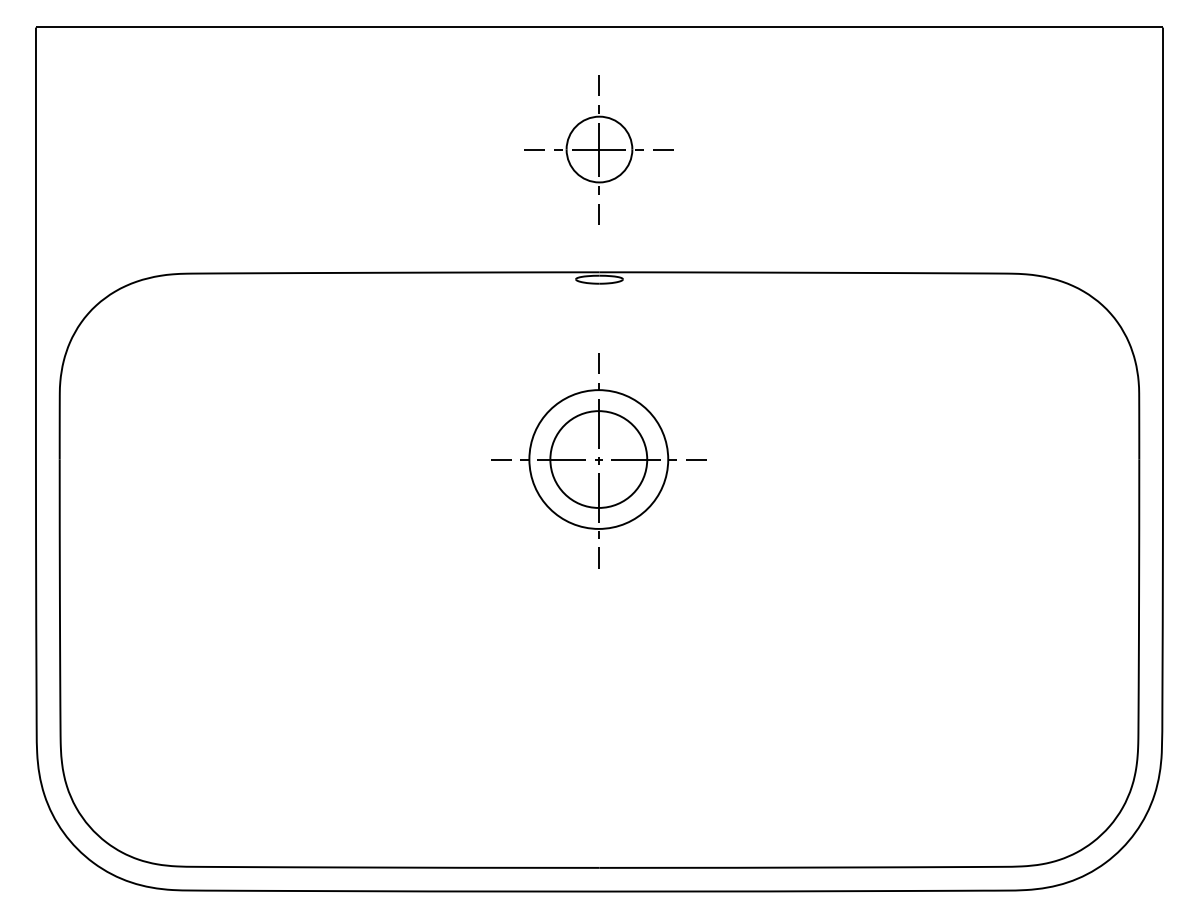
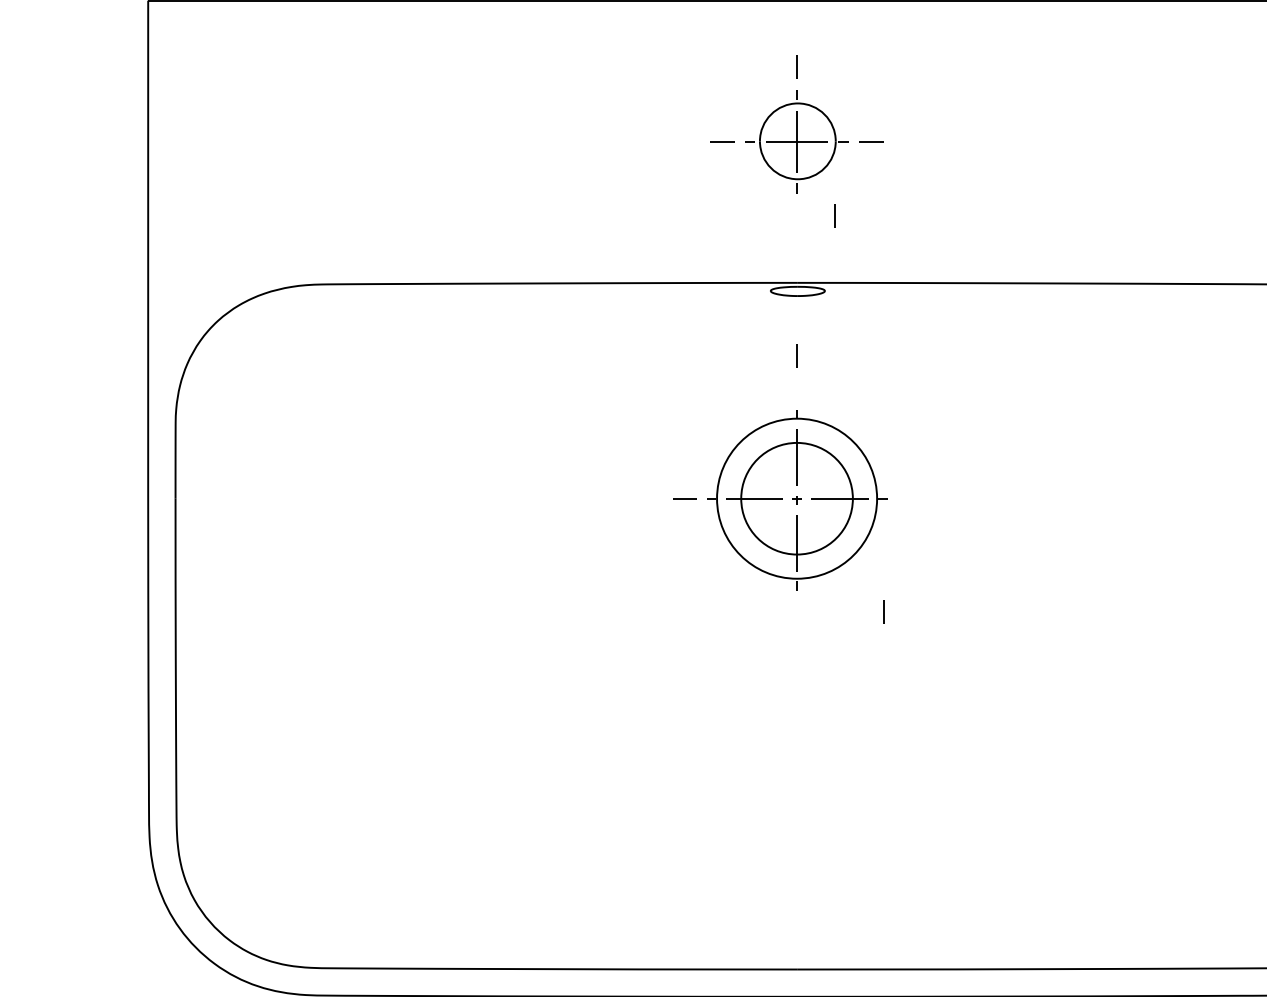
line: (598, 214) -> (834, 216), moved
line: (598, 363) -> (796, 355), moved
line: (696, 459) -> (909, 498), removed
line: (598, 557) -> (883, 611), moved

